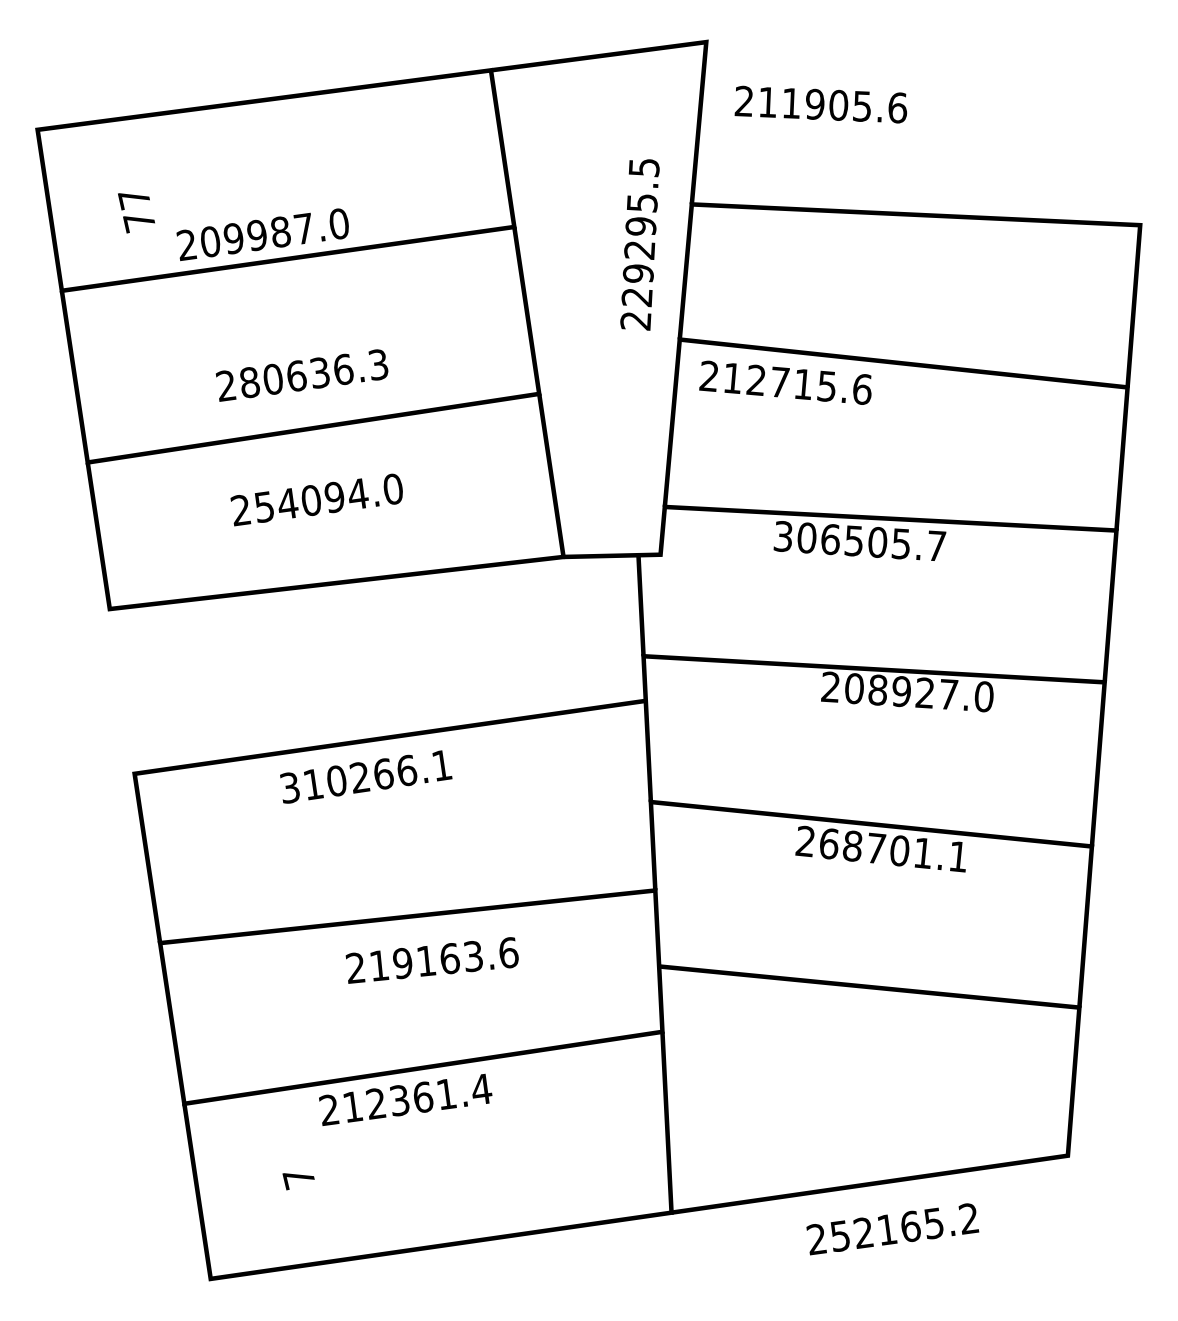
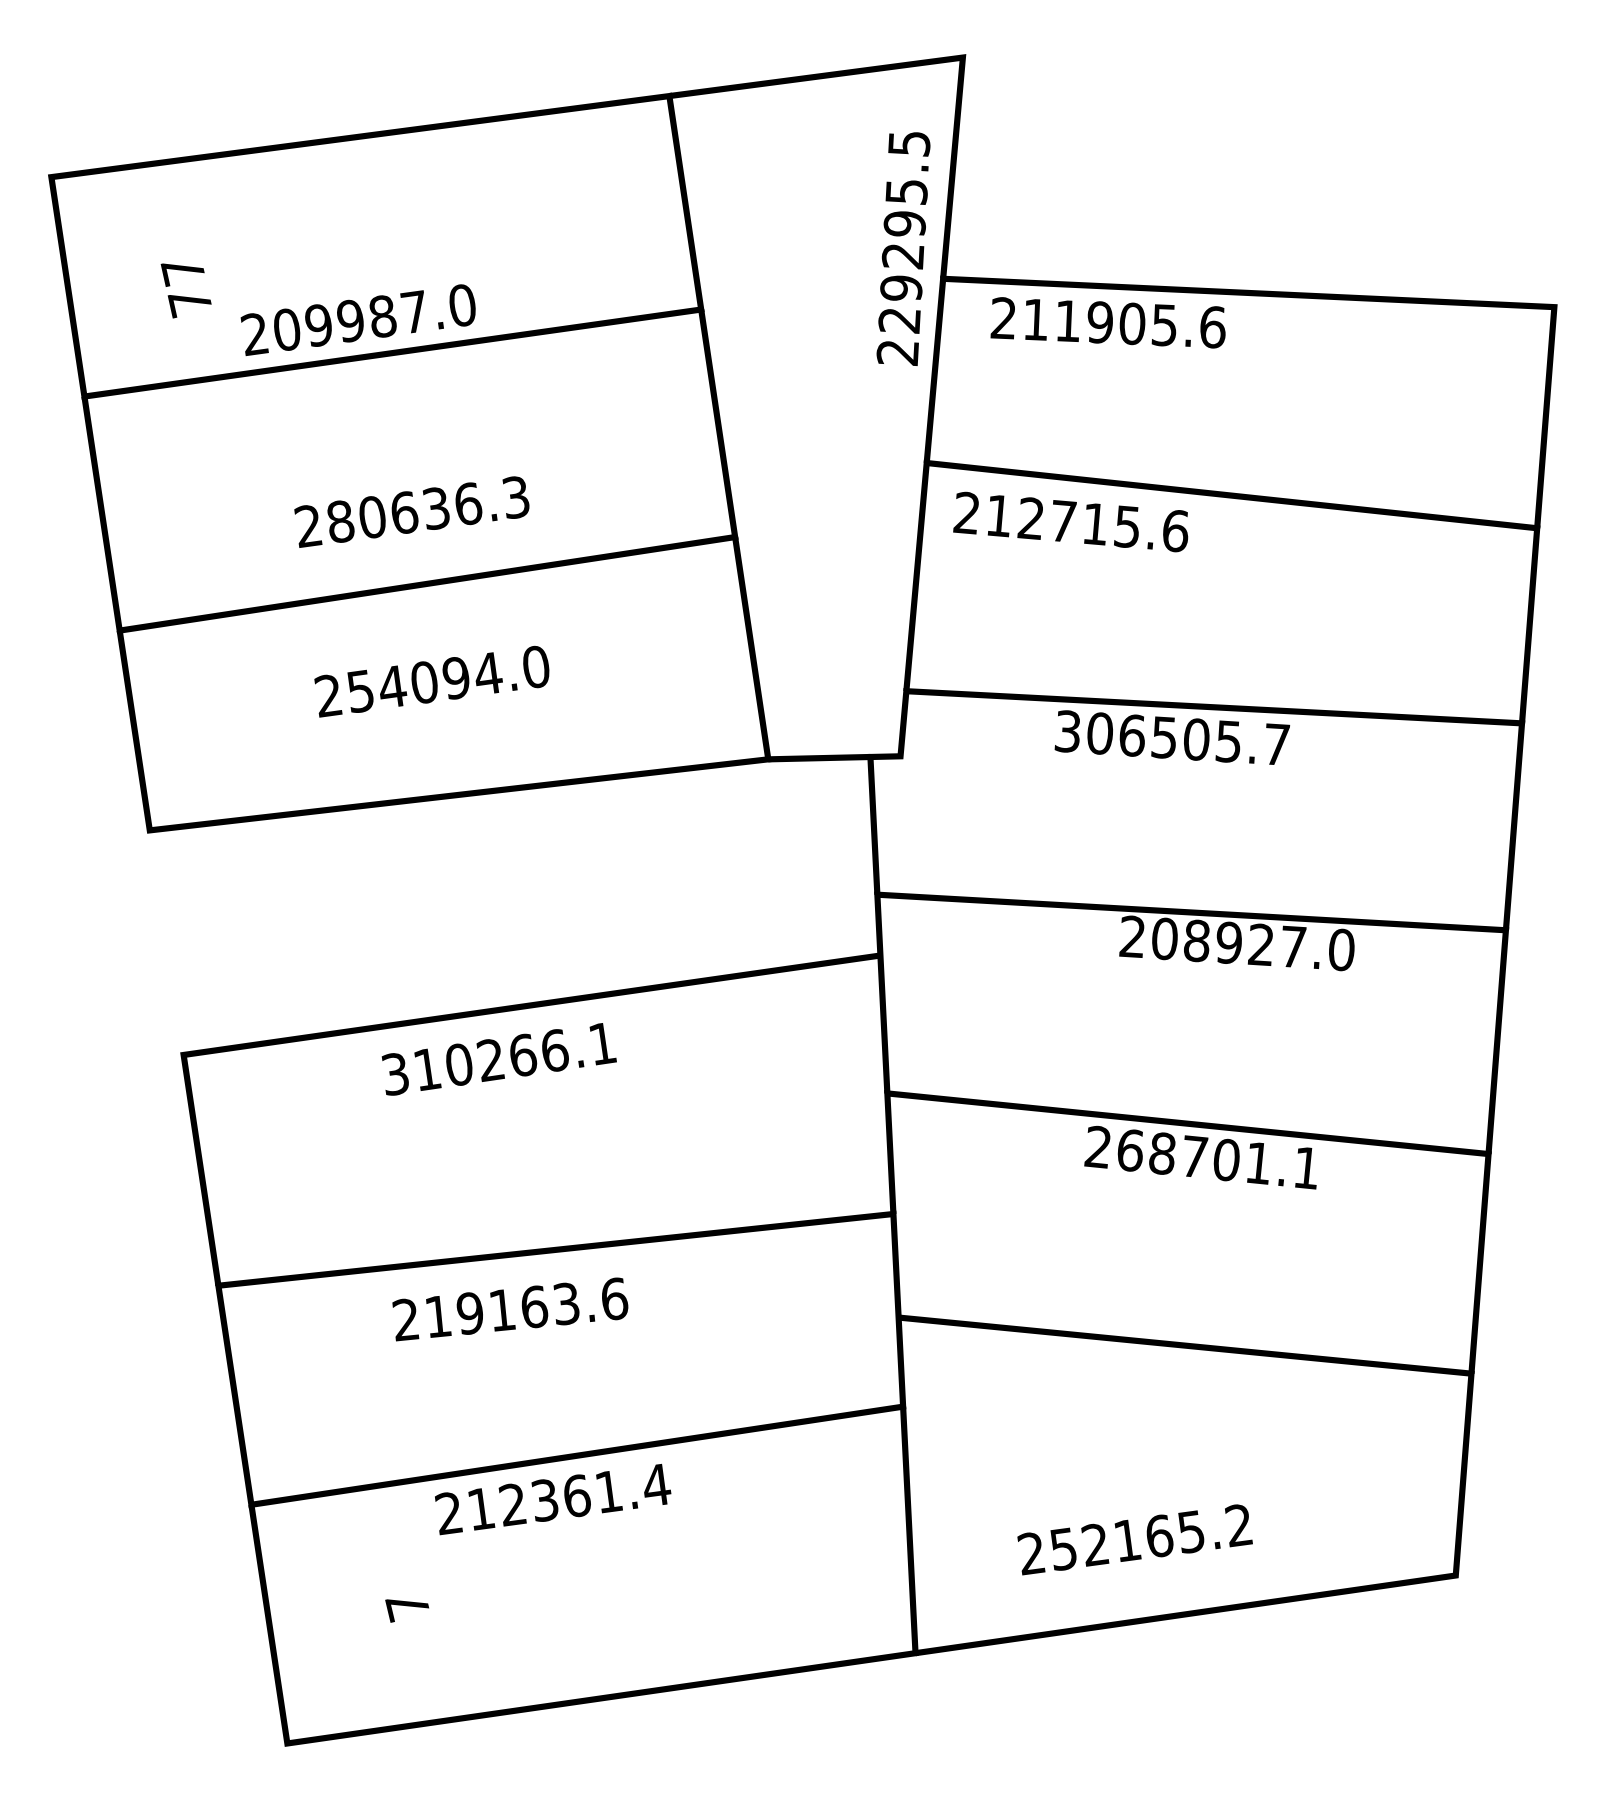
text: (820, 104) -> (1107, 322), moved
text: (639, 244) -> (903, 248), moved
text: (432, 960) -> (510, 1309), moved
text: (892, 1229) -> (1134, 1539), moved

